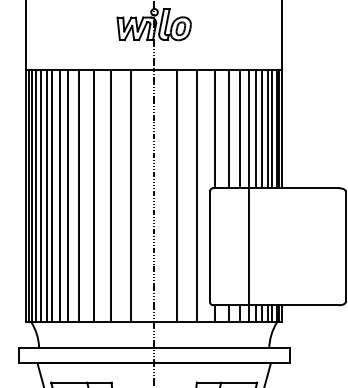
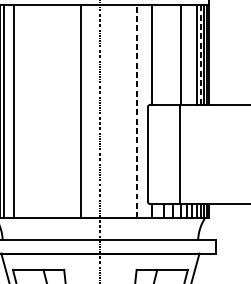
line: (229, 129) -> (164, 54), removed
line: (239, 129) -> (172, 54), removed
line: (256, 129) -> (187, 54), removed
line: (261, 129) -> (191, 54), removed
line: (272, 129) -> (200, 54), solid -> dashed
line: (46, 195) -> (8, 110), removed
line: (59, 195) -> (19, 110), removed
line: (68, 195) -> (27, 110), removed
line: (79, 195) -> (36, 110), removed
line: (93, 195) -> (48, 110), removed
line: (111, 195) -> (64, 110), removed
line: (177, 195) -> (120, 110), removed
line: (197, 196) -> (137, 111), solid -> dashed

